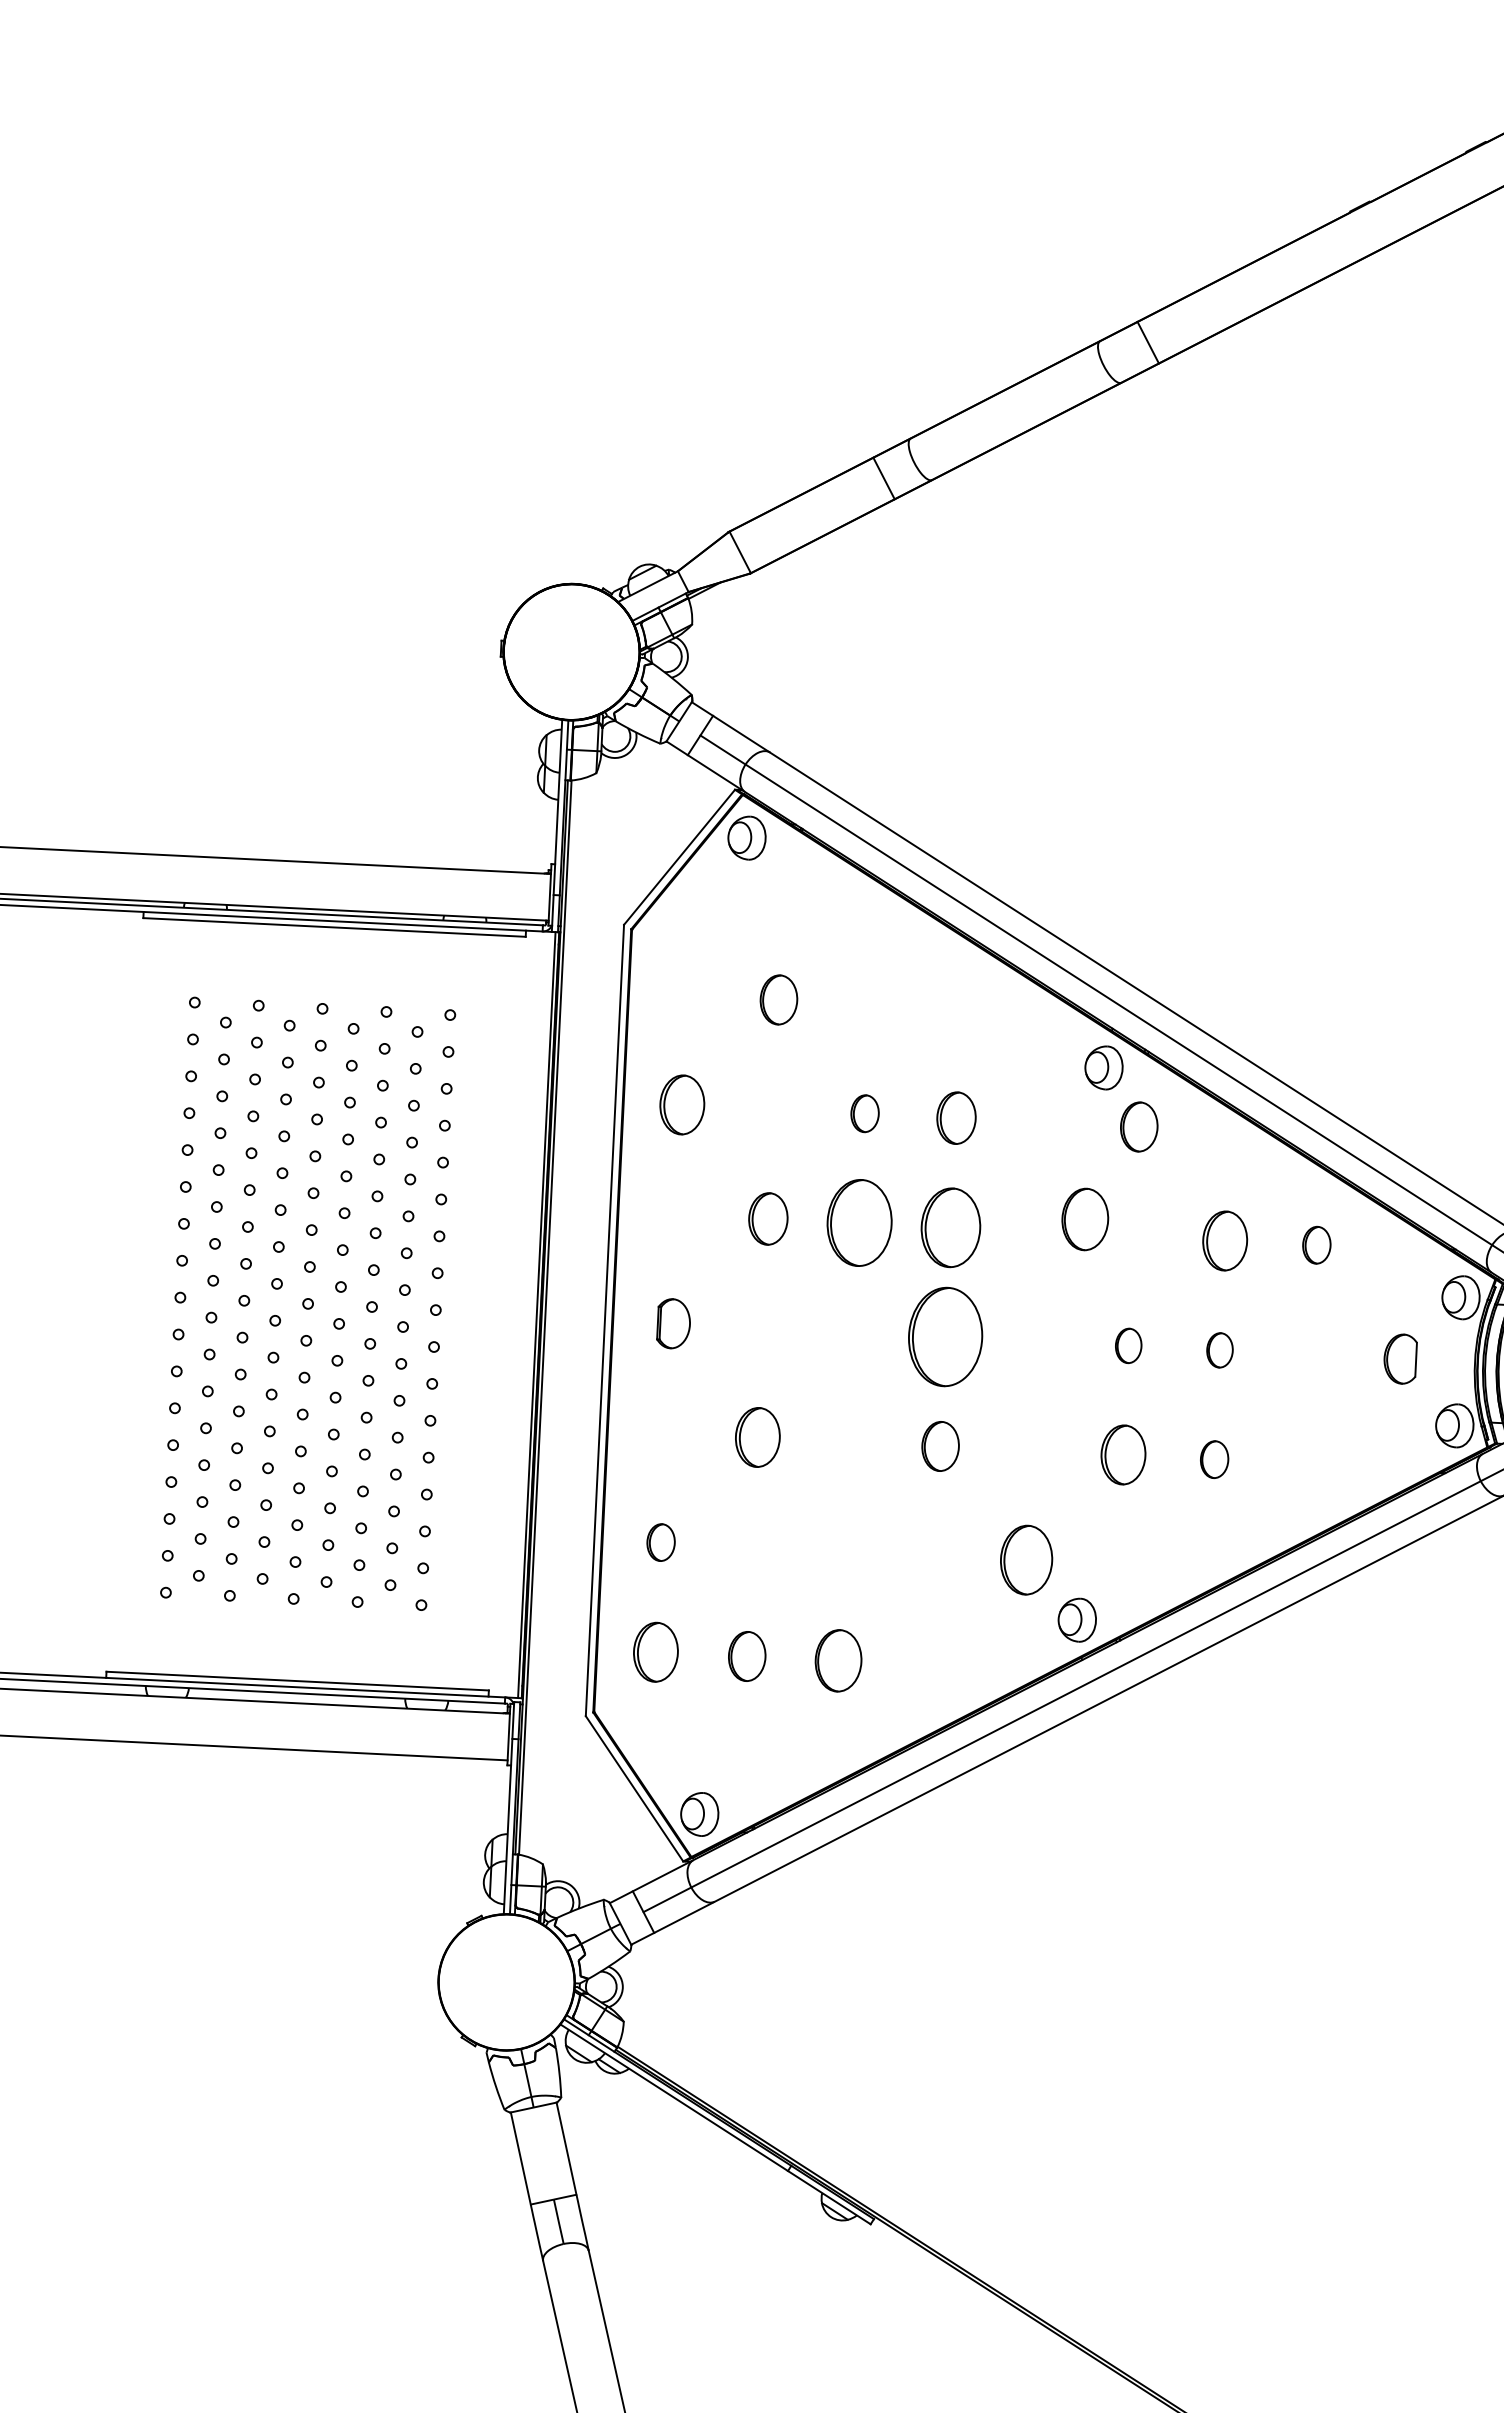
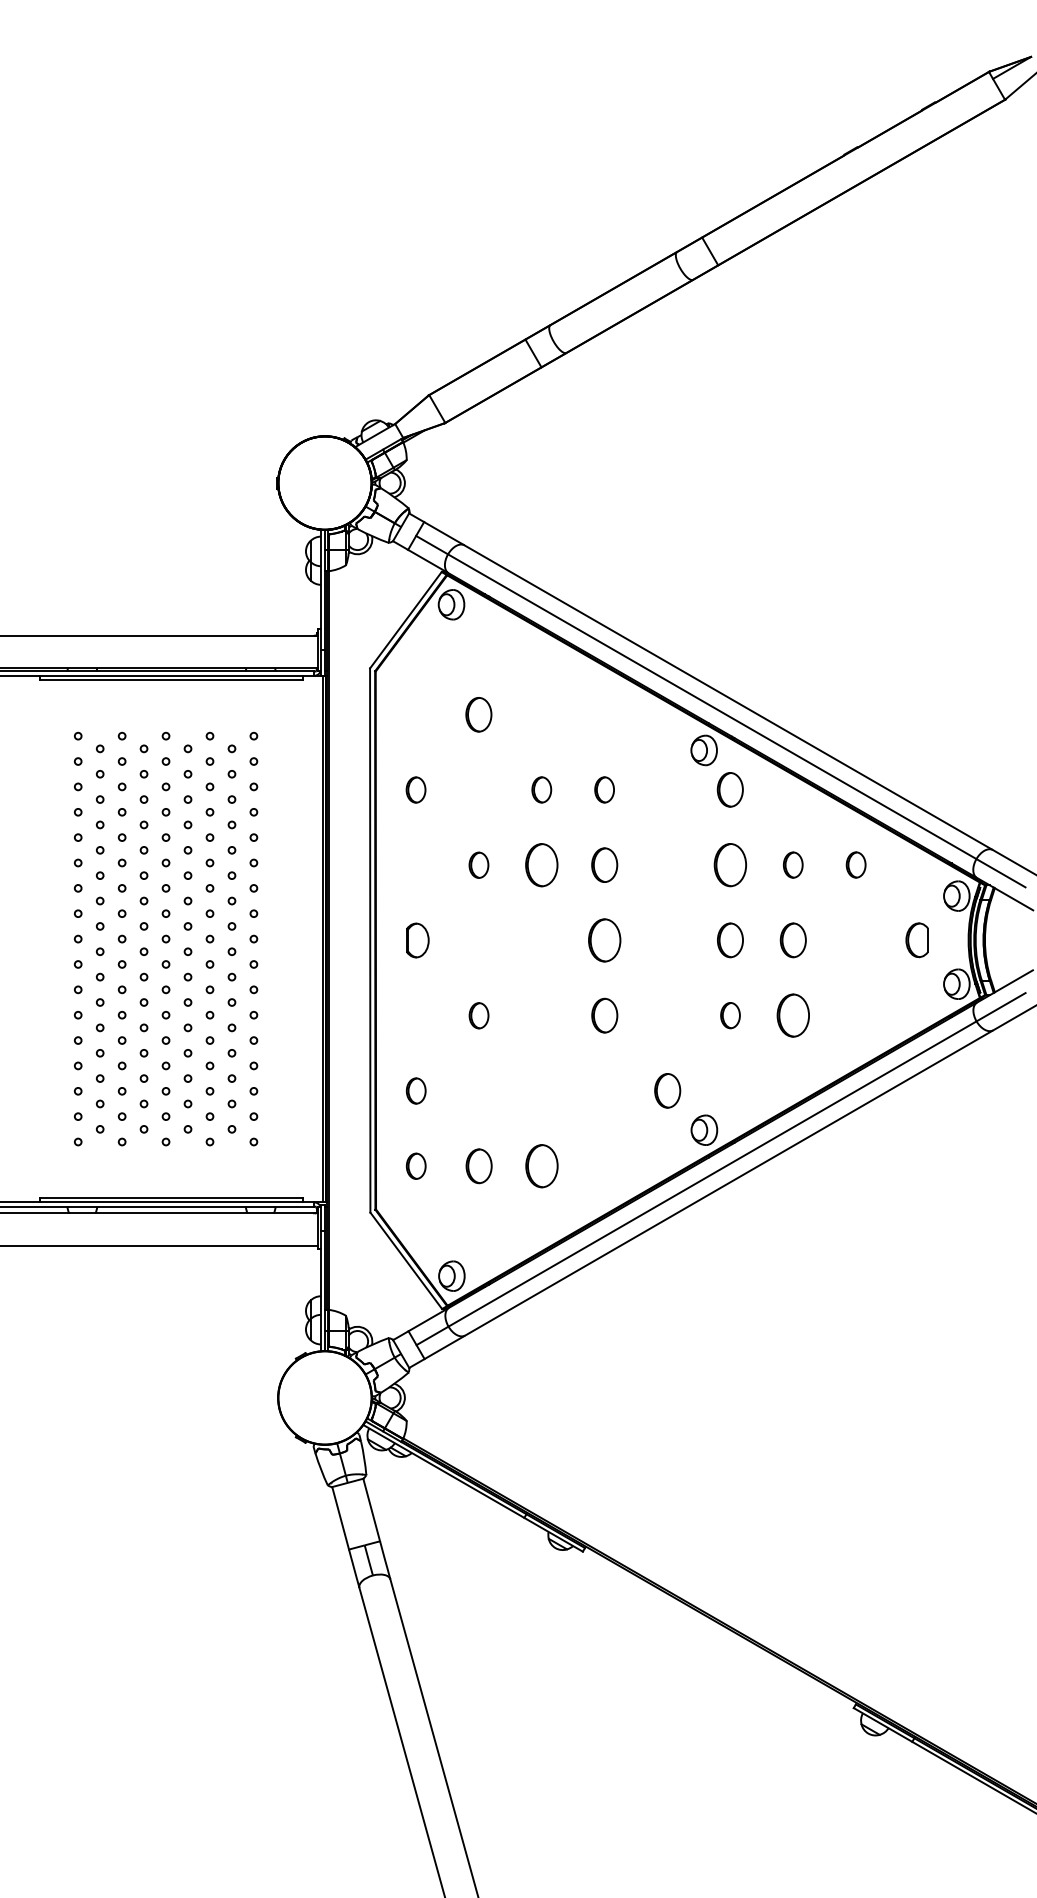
part: (681, 1104) -> (415, 789), size x0.62
part: (956, 1117) -> (604, 789), size x0.71
part: (767, 1217) -> (478, 864), size x0.71
part: (1083, 1219) -> (729, 865), moved
part: (859, 1223) -> (541, 865), size x0.71
part: (950, 1226) -> (604, 864), size x0.62
part: (1225, 1240) -> (793, 864), size x0.62
part: (945, 1337) -> (604, 940), size x0.62
part: (1128, 1346) -> (730, 940), size x1.43
part: (1218, 1350) -> (792, 940), size x1.43
part: (757, 1437) -> (478, 1015), size x0.62
part: (1123, 1455) -> (730, 1015), size x0.62
part: (1213, 1459) -> (792, 1015), size x1.67
part: (1026, 1559) -> (667, 1090), size x0.71
part: (654, 1650) -> (415, 1165), size x0.62

